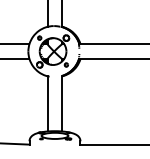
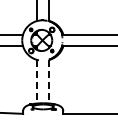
line: (47, 103) -> (37, 81), solid -> dashed
line: (62, 103) -> (49, 81), solid -> dashed

